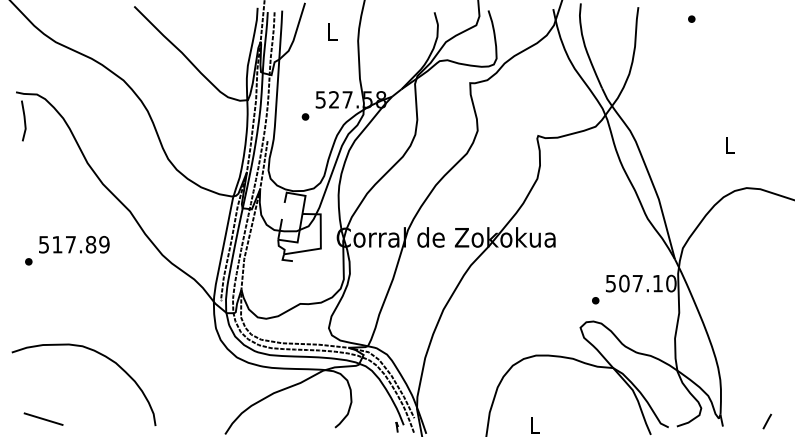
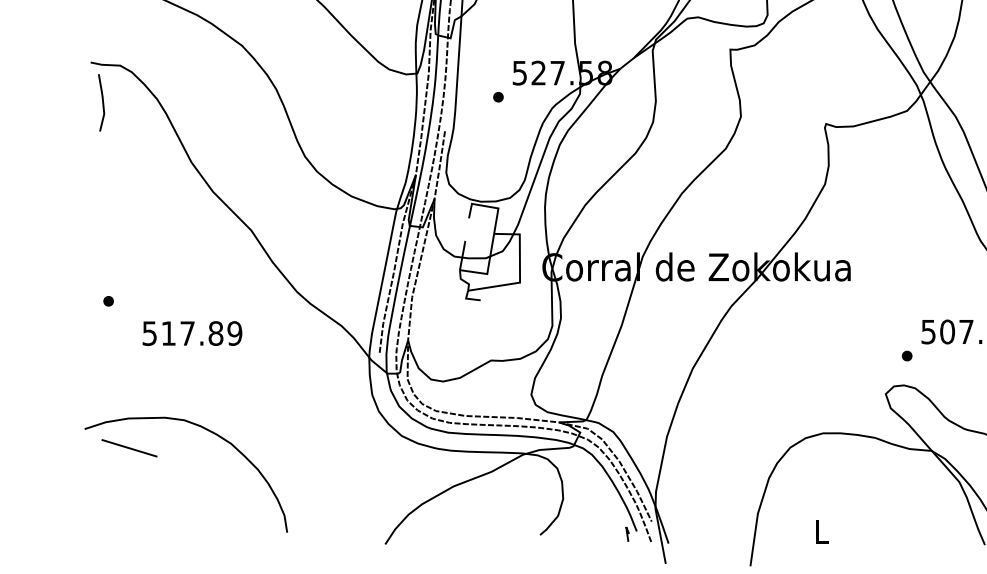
text: (74, 244) -> (192, 333), moved
line: (43, 418) -> (129, 447), moved

